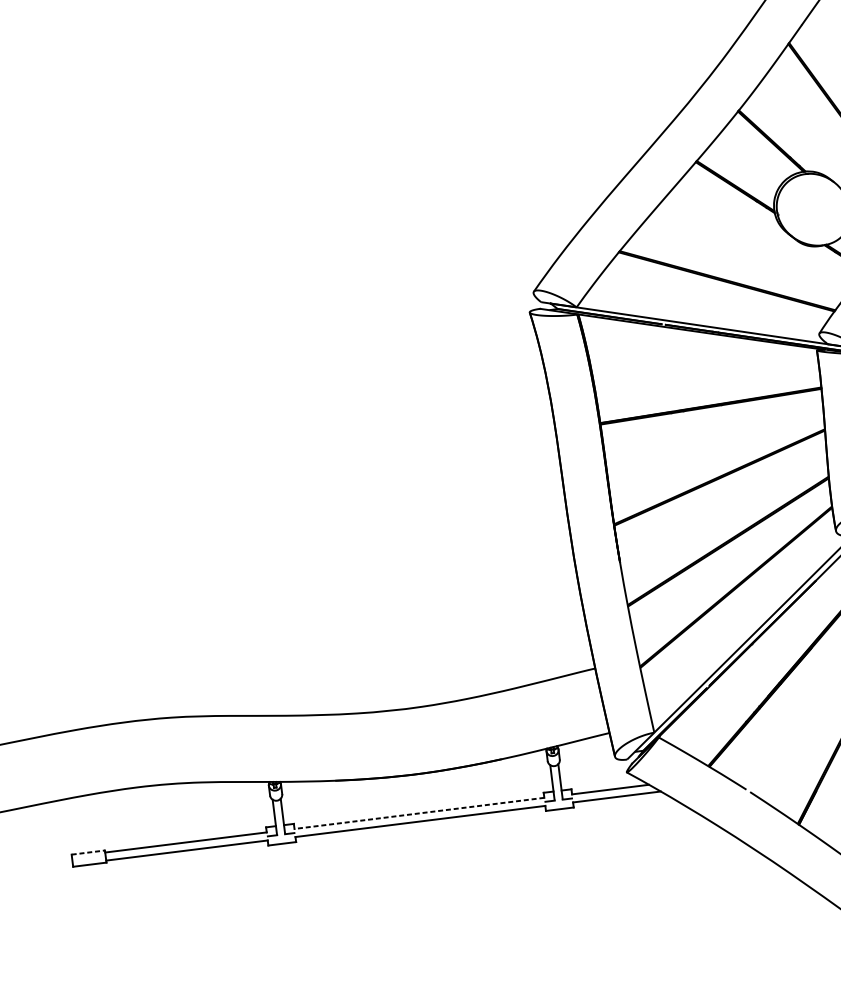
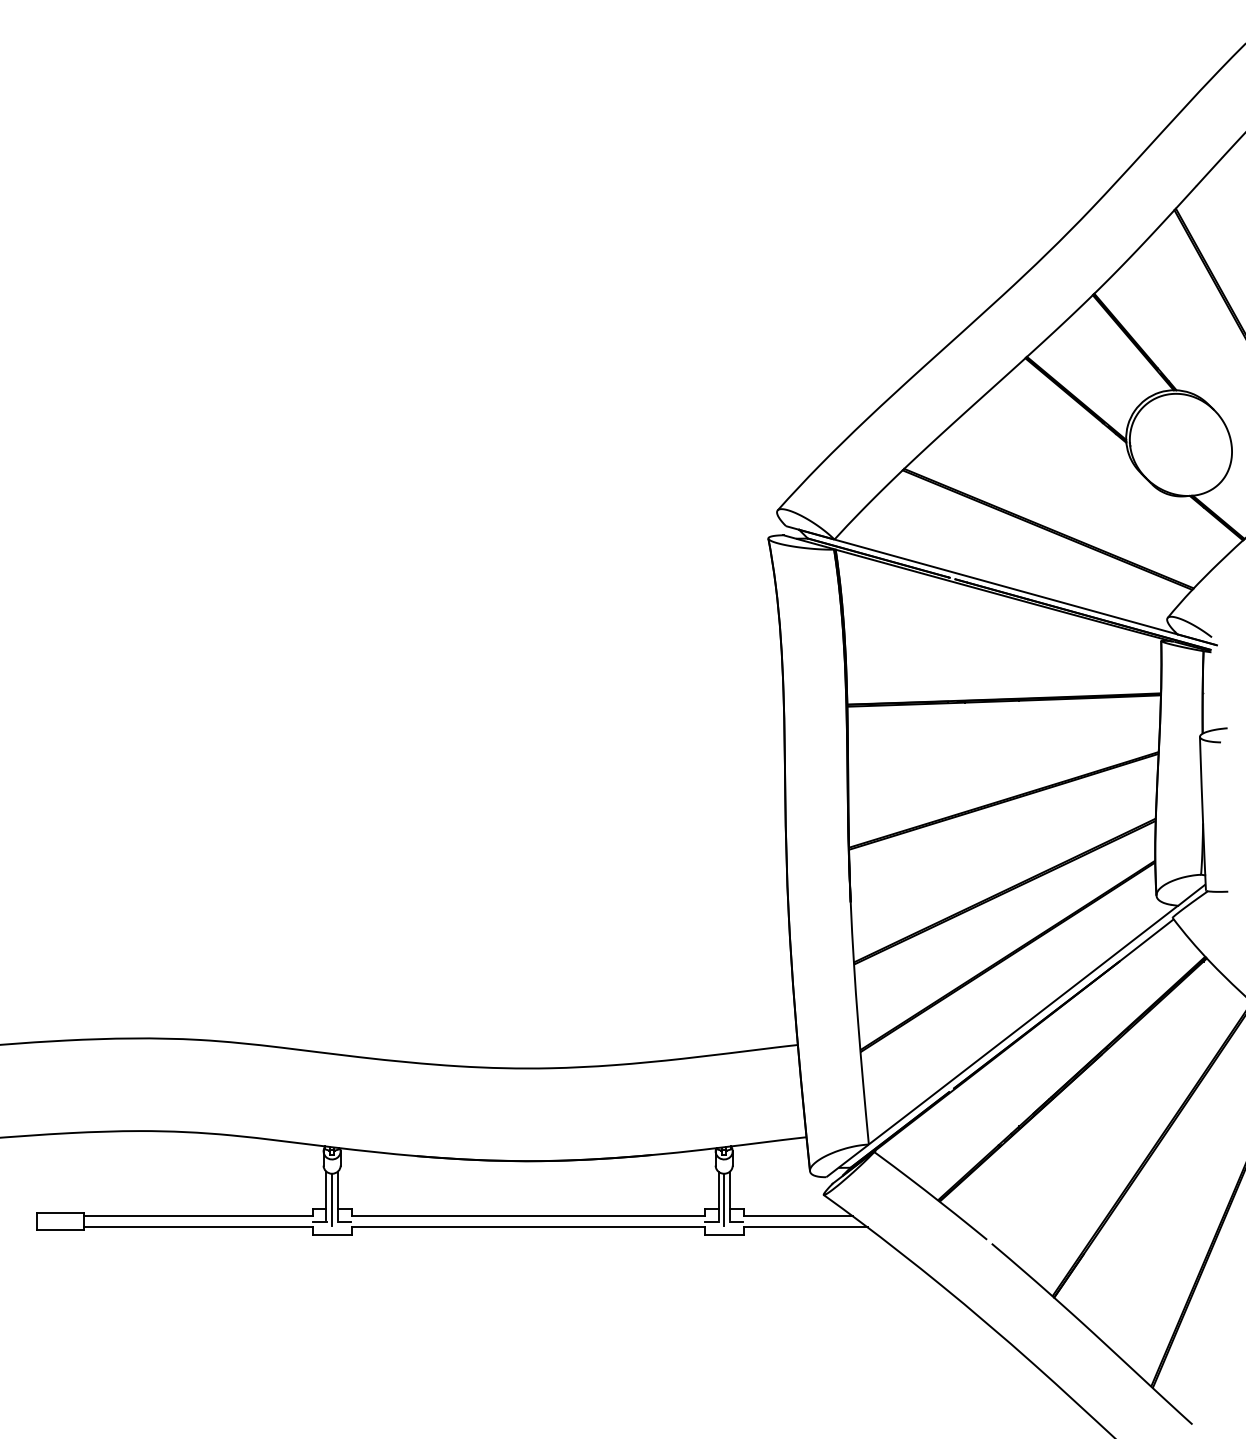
line: (556, 784) -> (724, 1199), added
line: (418, 813) -> (527, 1216), dashed -> solid
line: (279, 818) -> (332, 1199), added
line: (88, 852) -> (60, 1213), dashed -> solid

